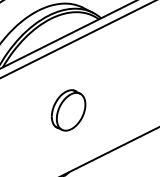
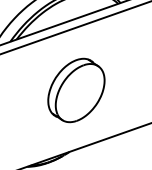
part: (68, 110) -> (76, 90), size x1.6

